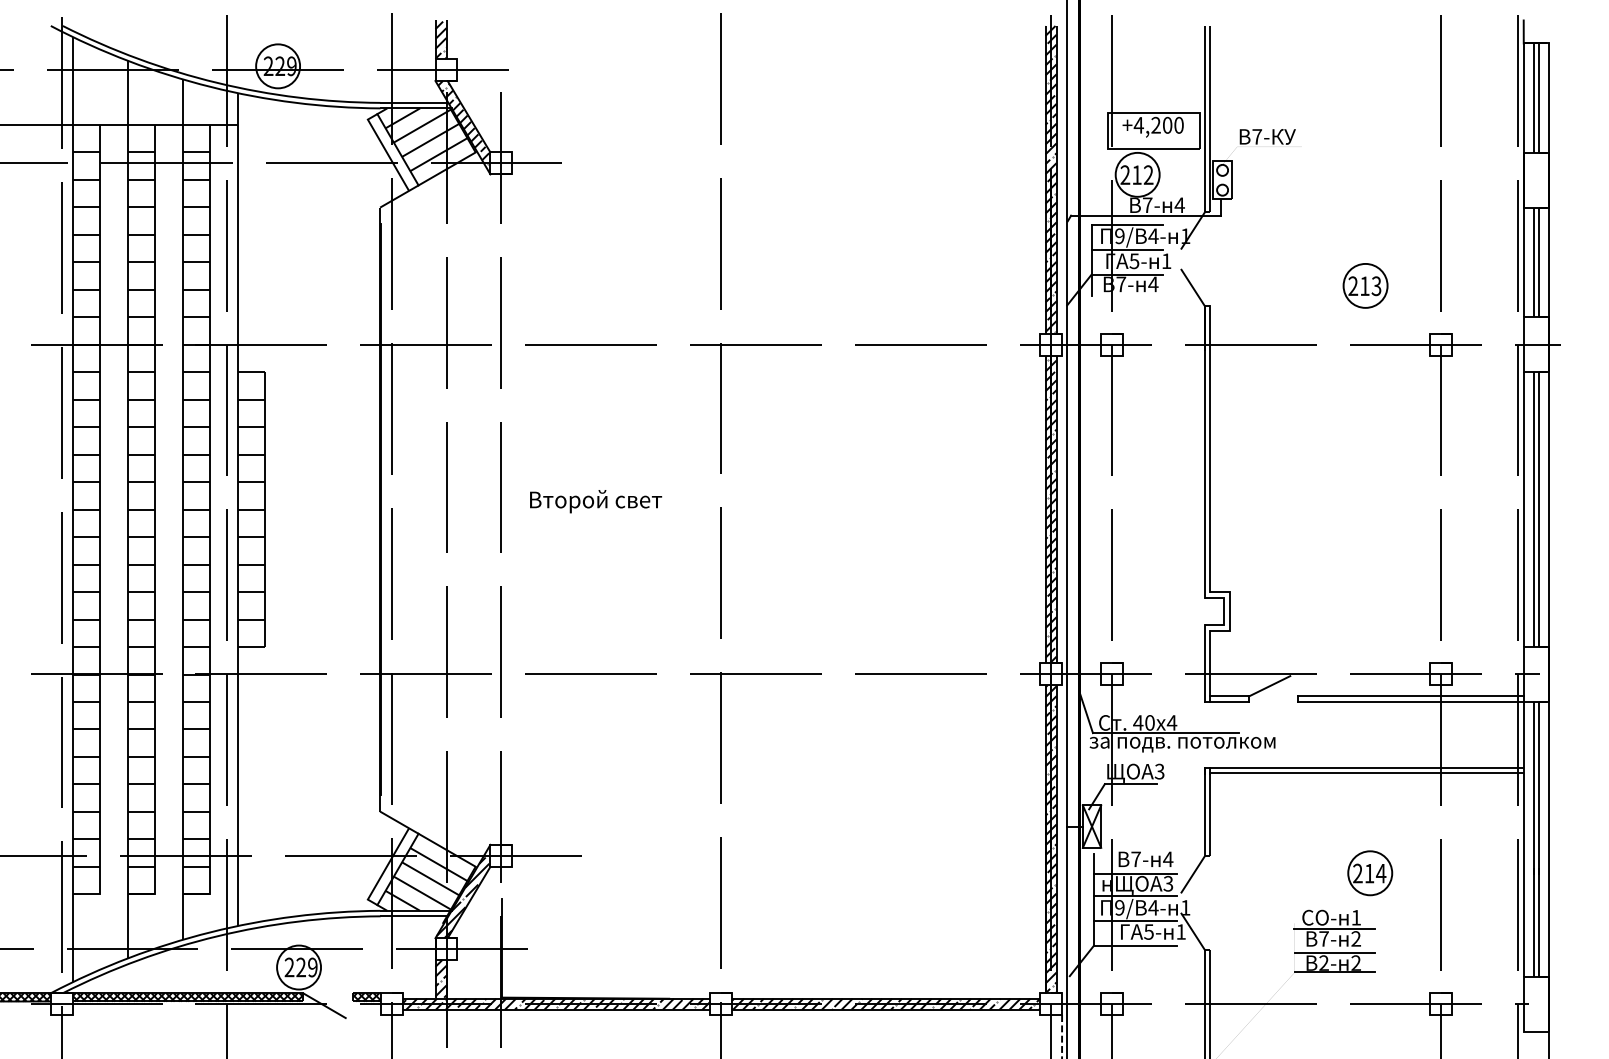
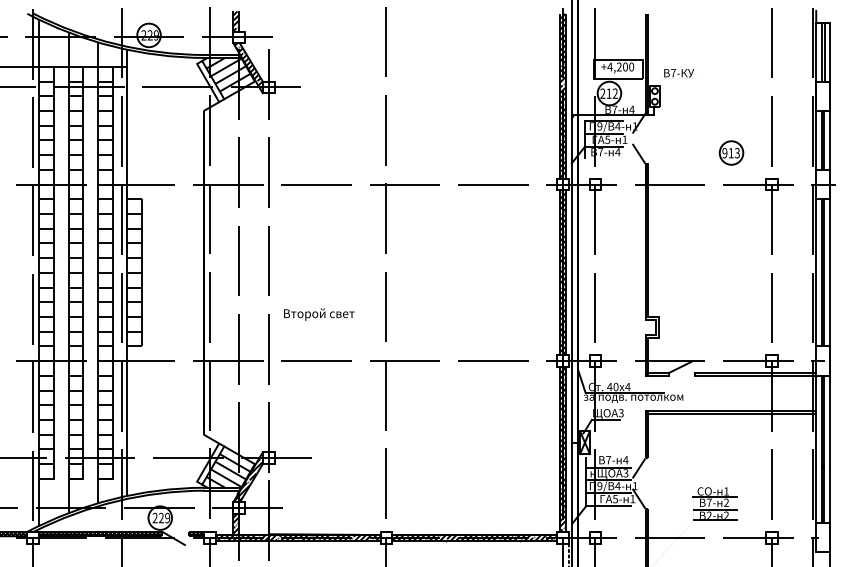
text: (1352, 286) -> (724, 153), 213 -> 913
text: (596, 501) -> (319, 314), moved
part: (1369, 873) -> (733, 467), removed

